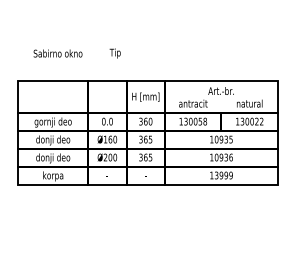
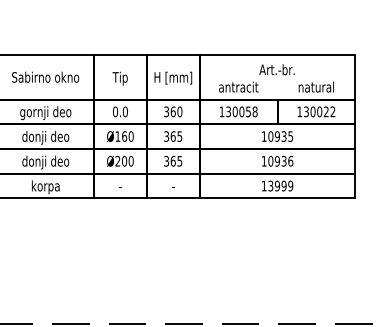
text: (57, 53) -> (44, 77), moved
text: (114, 53) -> (119, 78), moved

